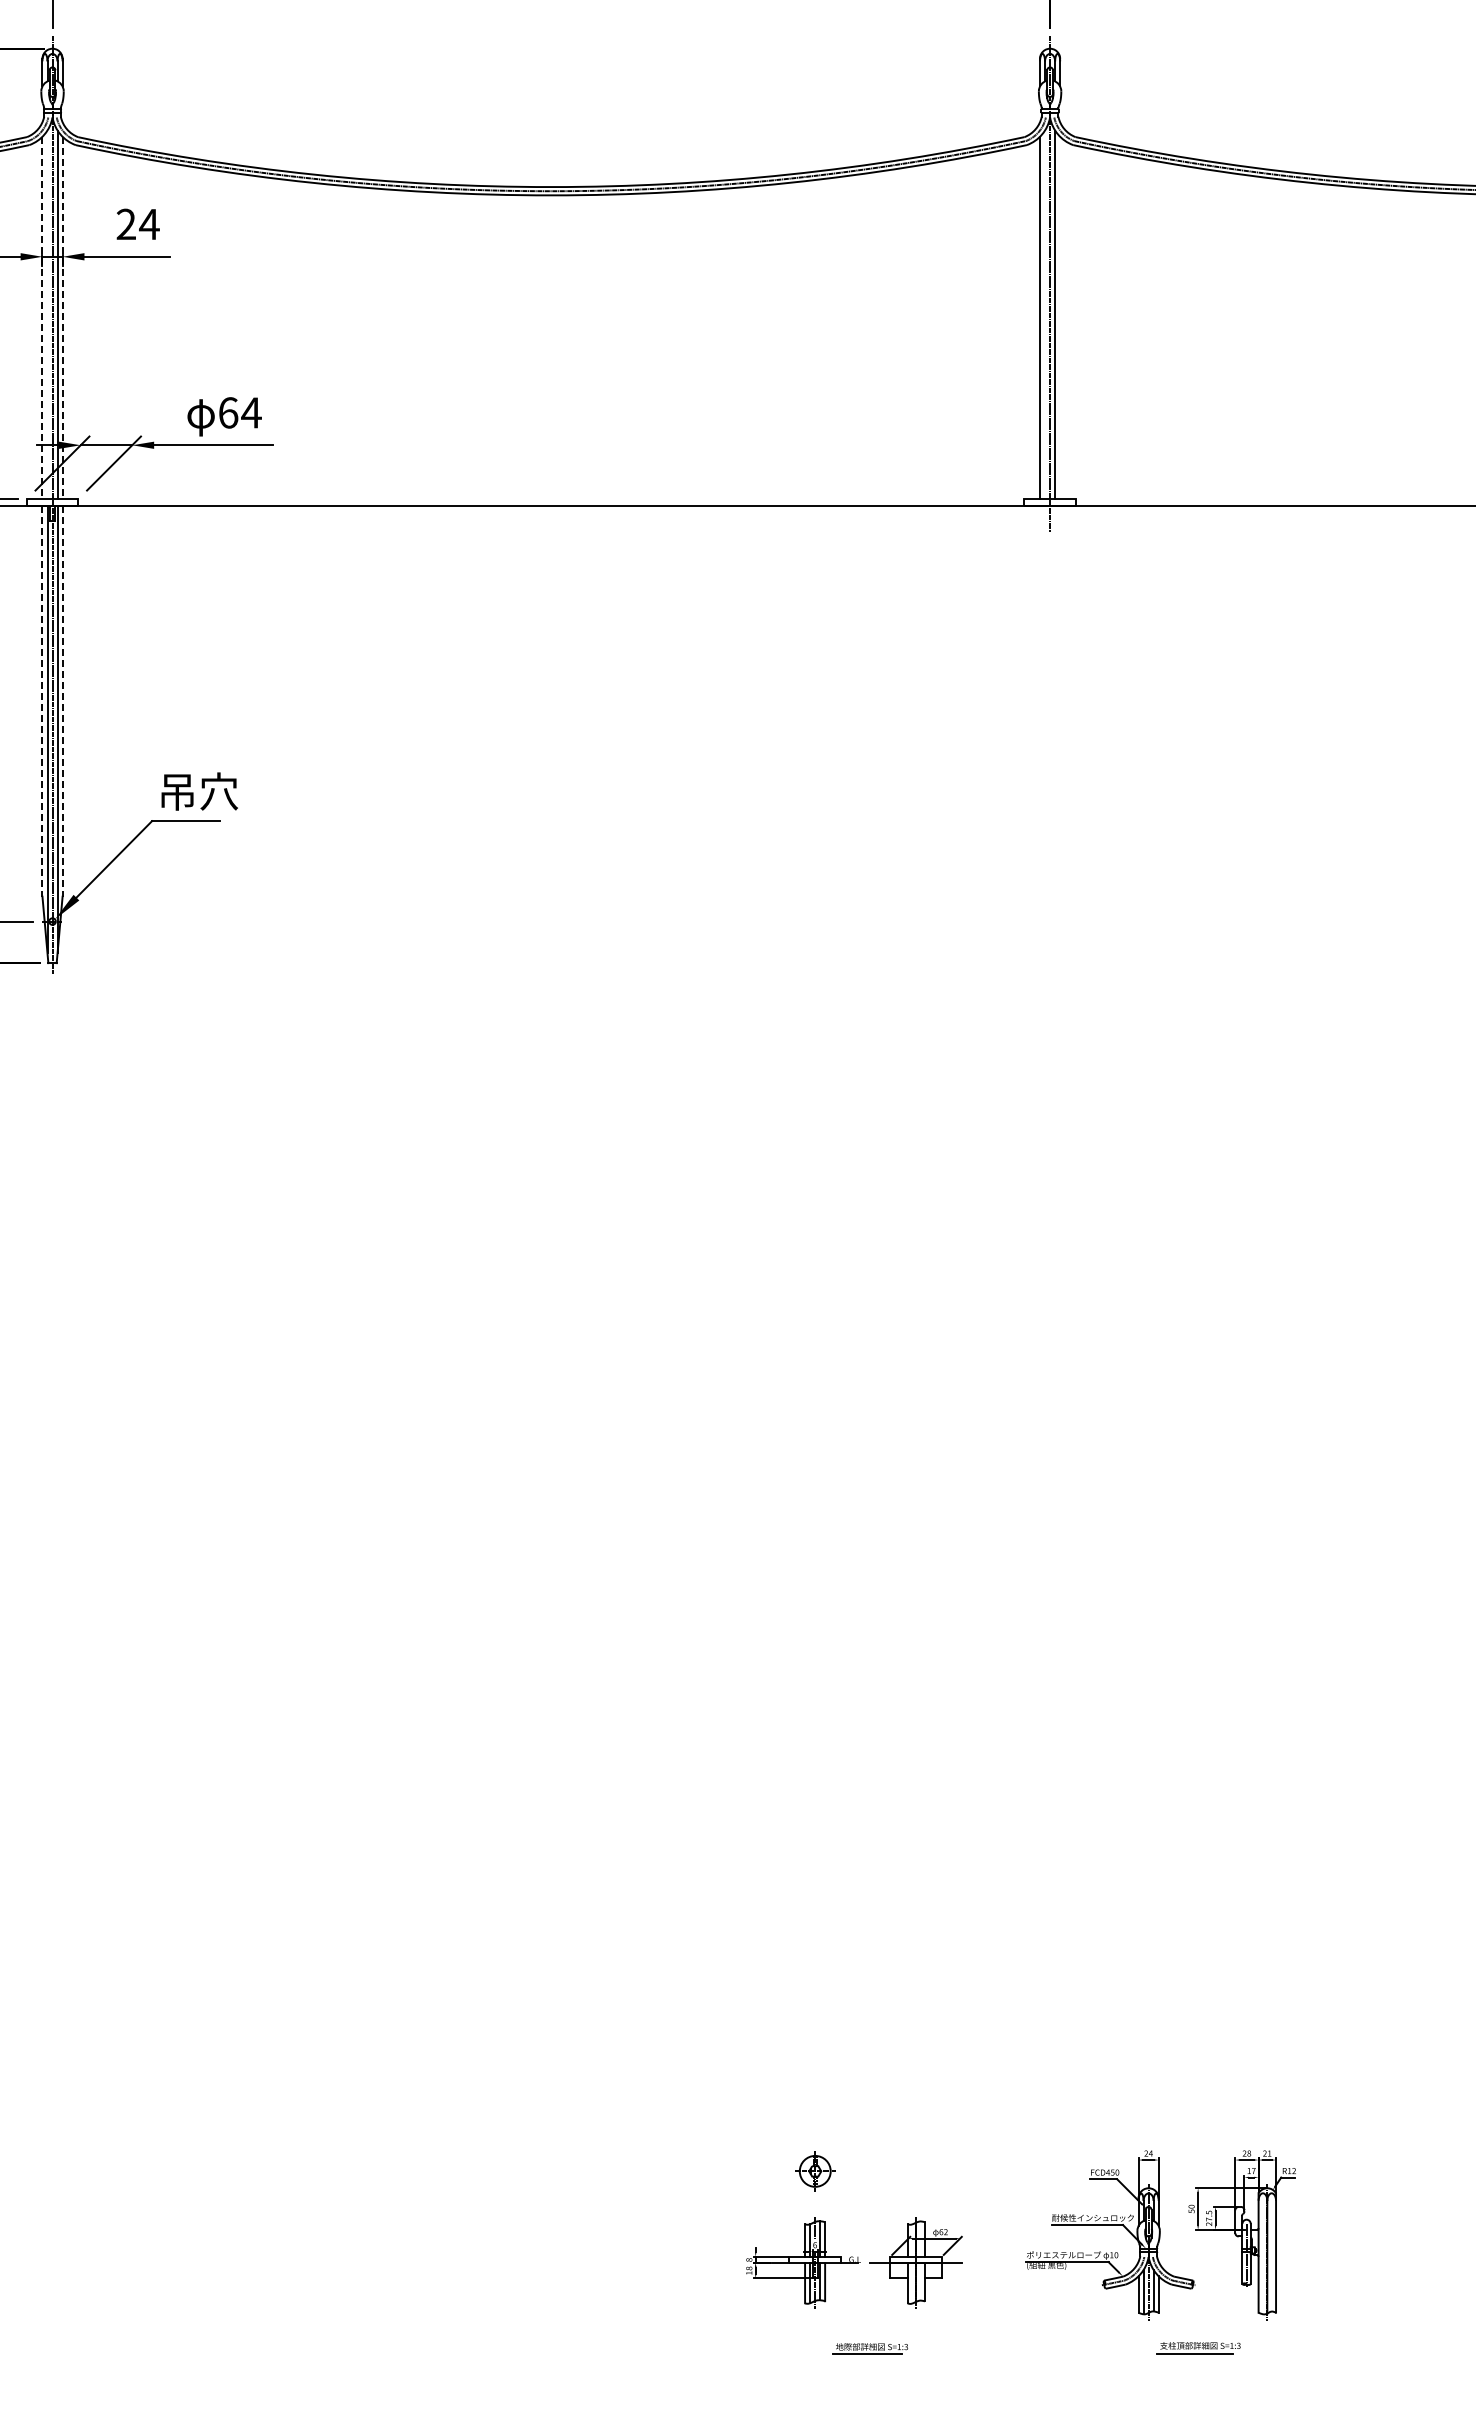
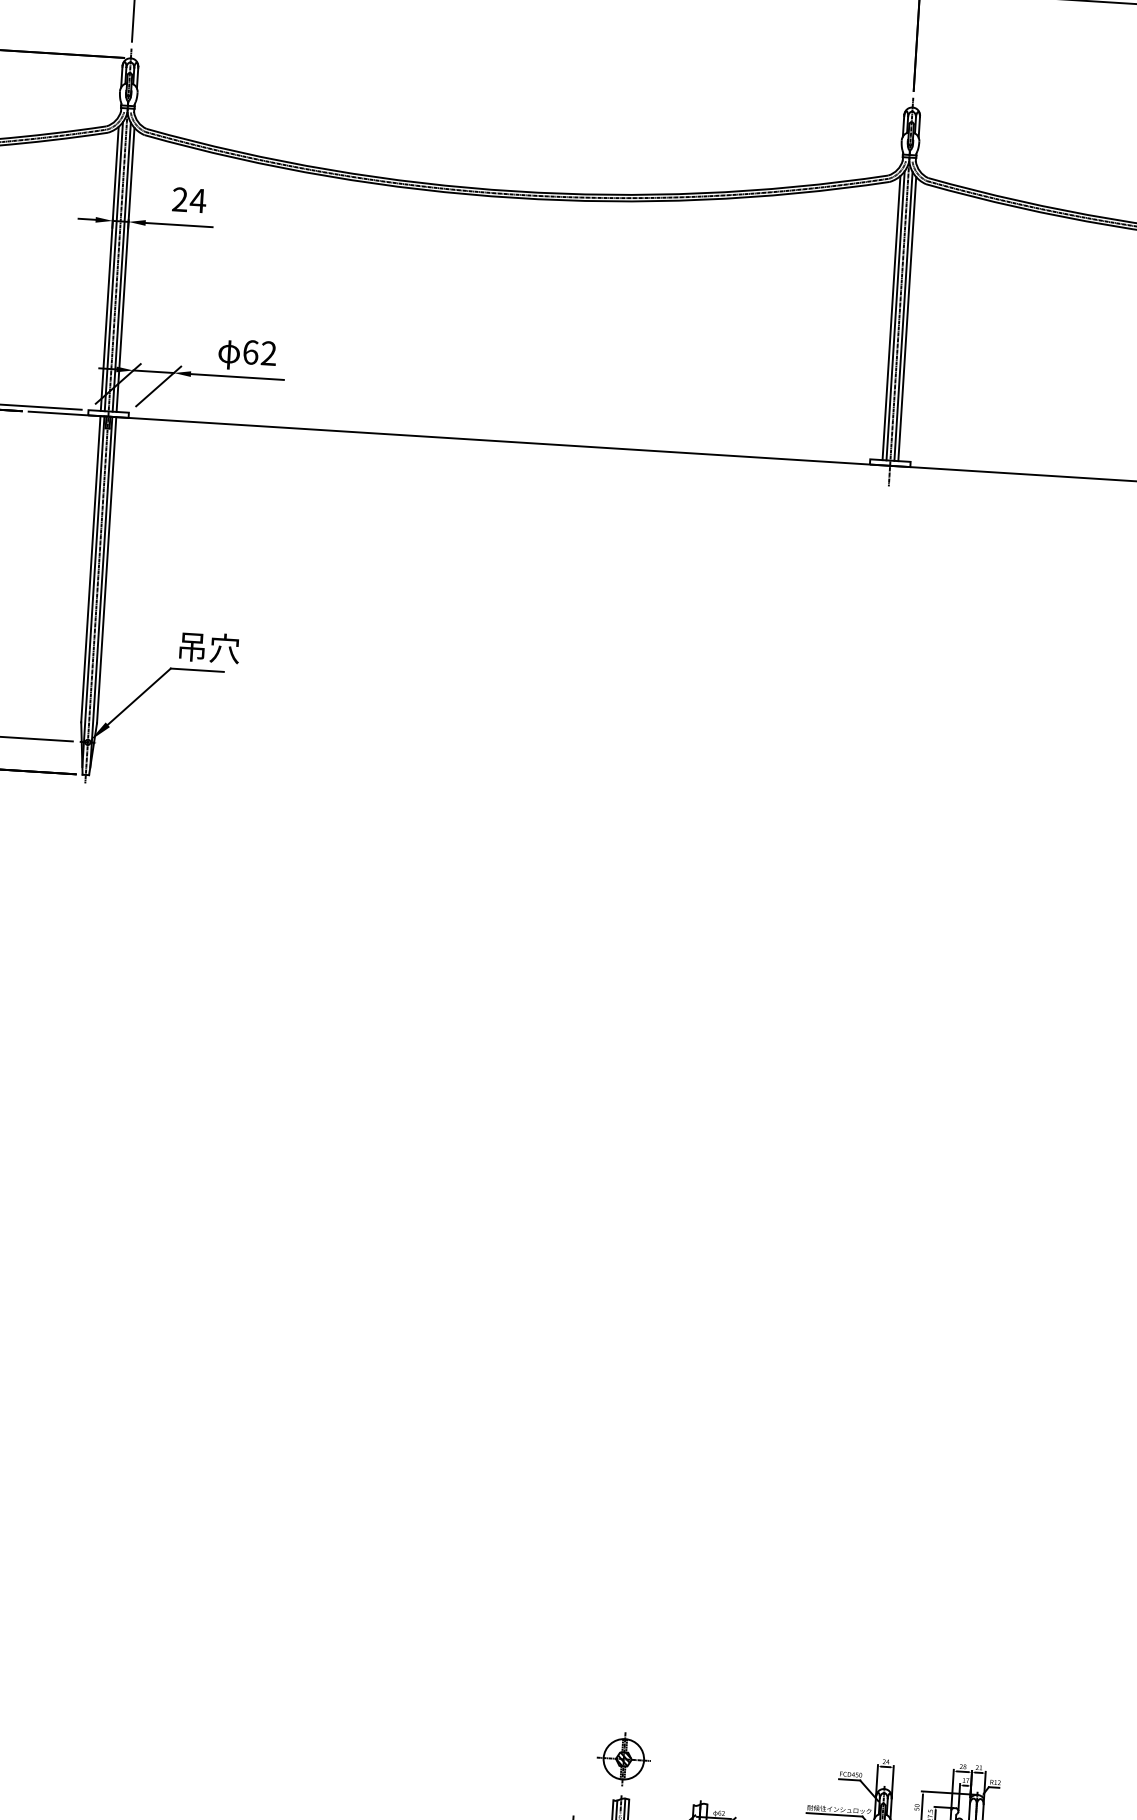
line: (47, 314) -> (113, 266), added
line: (1045, 314) -> (895, 315), added
line: (1060, 317) -> (907, 318), added
line: (42, 318) -> (109, 269), dashed -> solid
line: (62, 318) -> (125, 270), dashed -> solid
text: (251, 412) -> (268, 353), 64 -> 62
line: (42, 701) -> (90, 569), dashed -> solid
line: (62, 701) -> (106, 570), dashed -> solid
part: (815, 2171) -> (624, 1759), size x1.67

